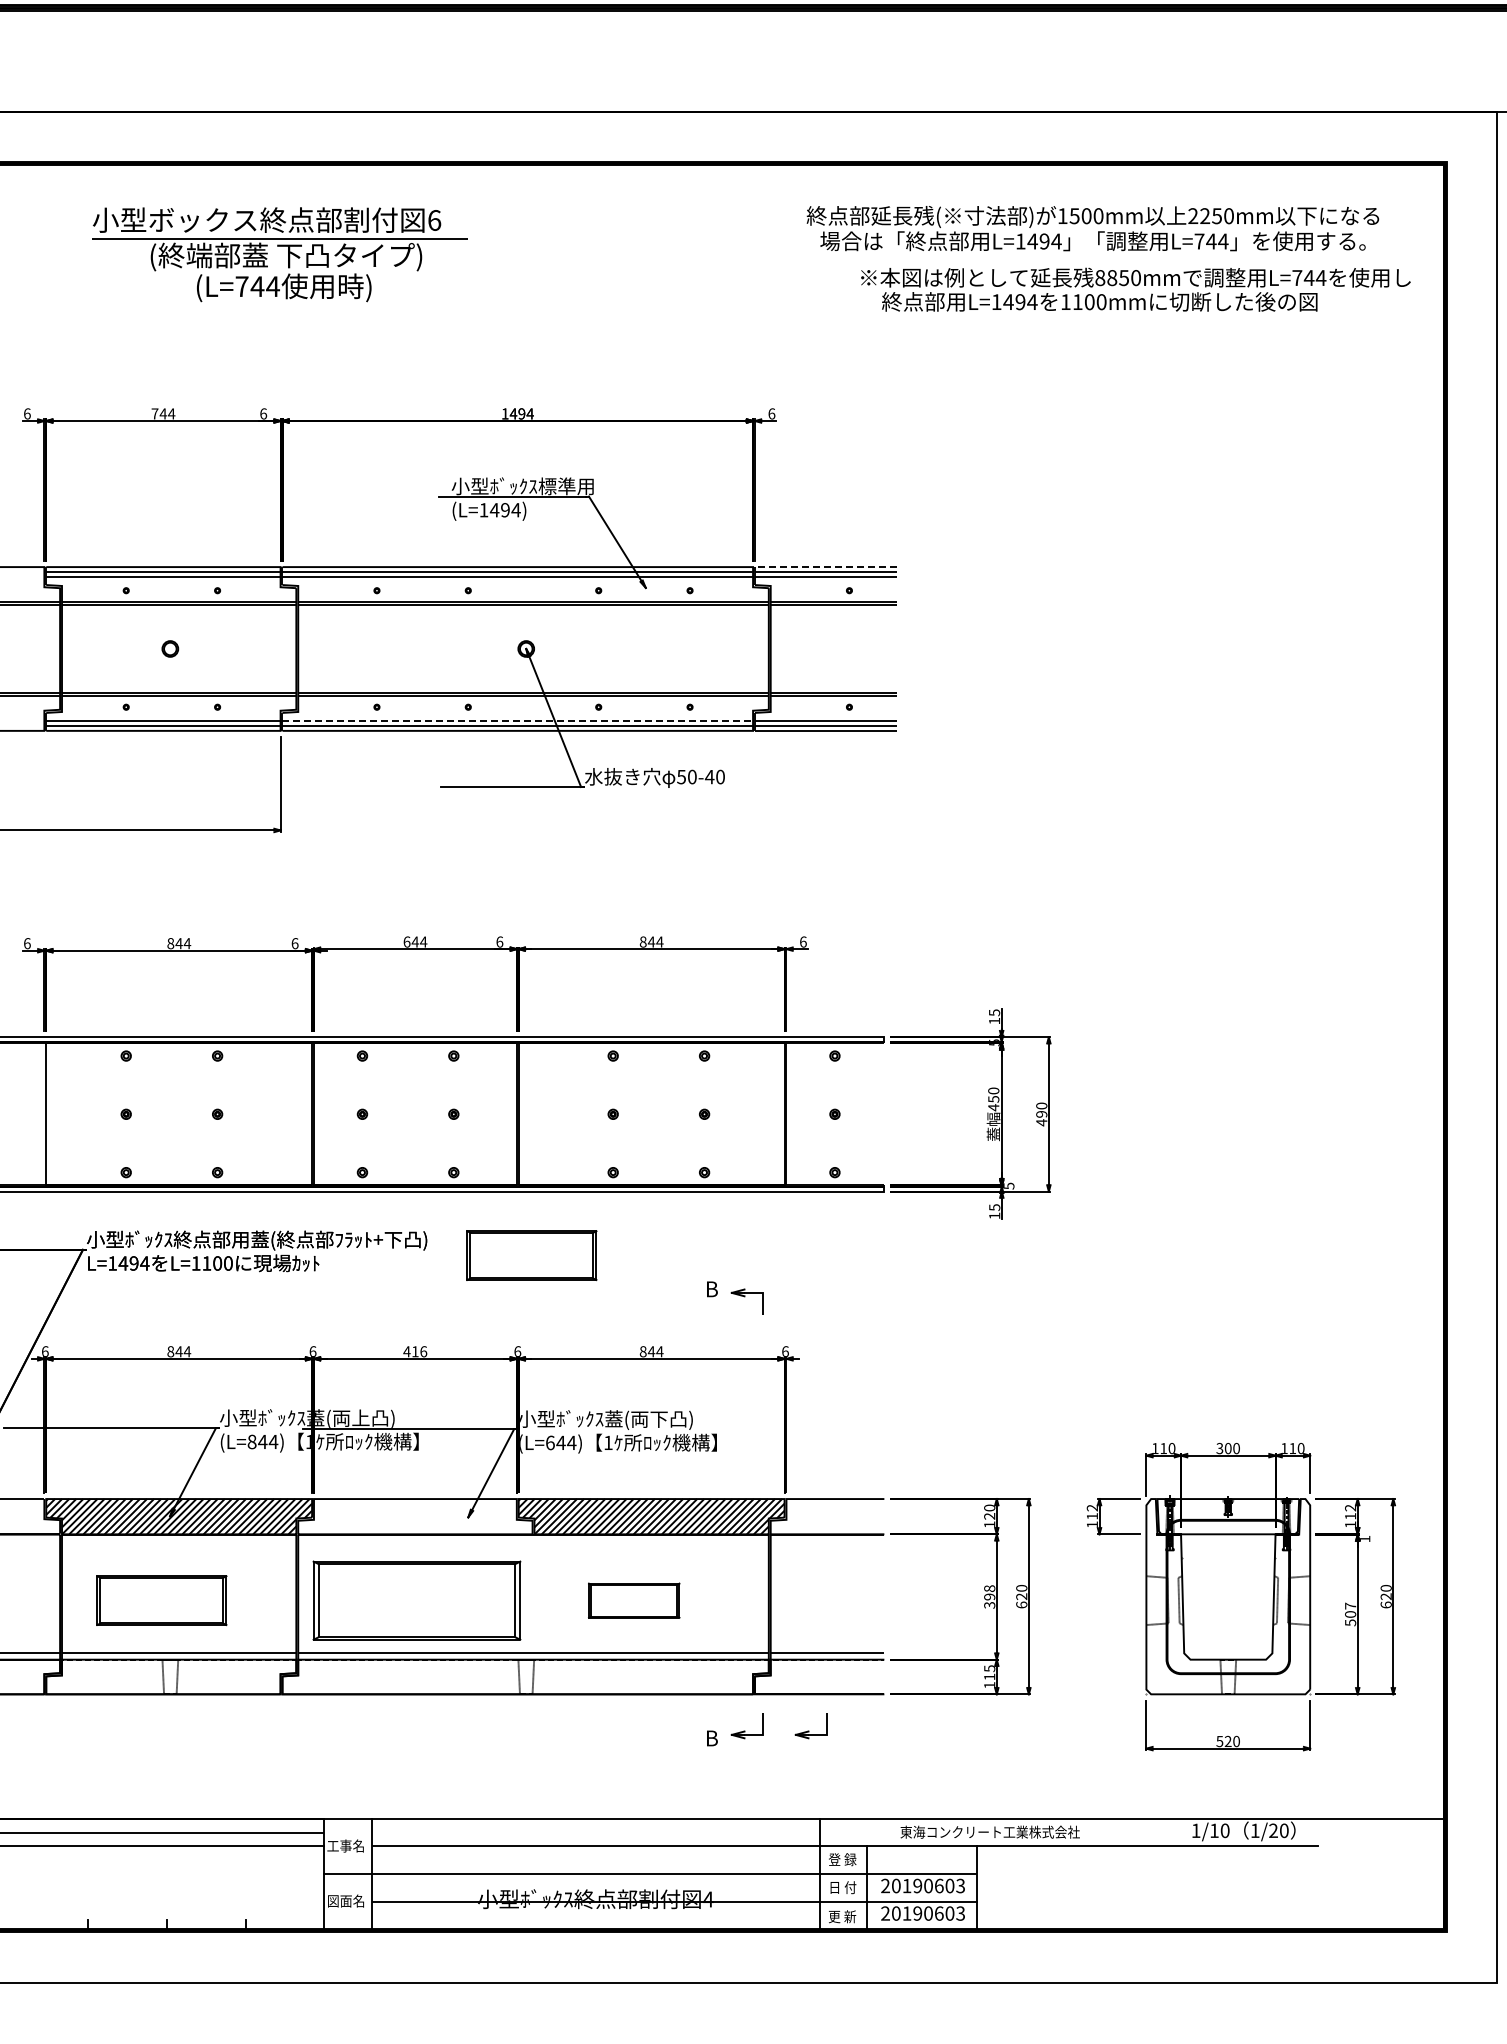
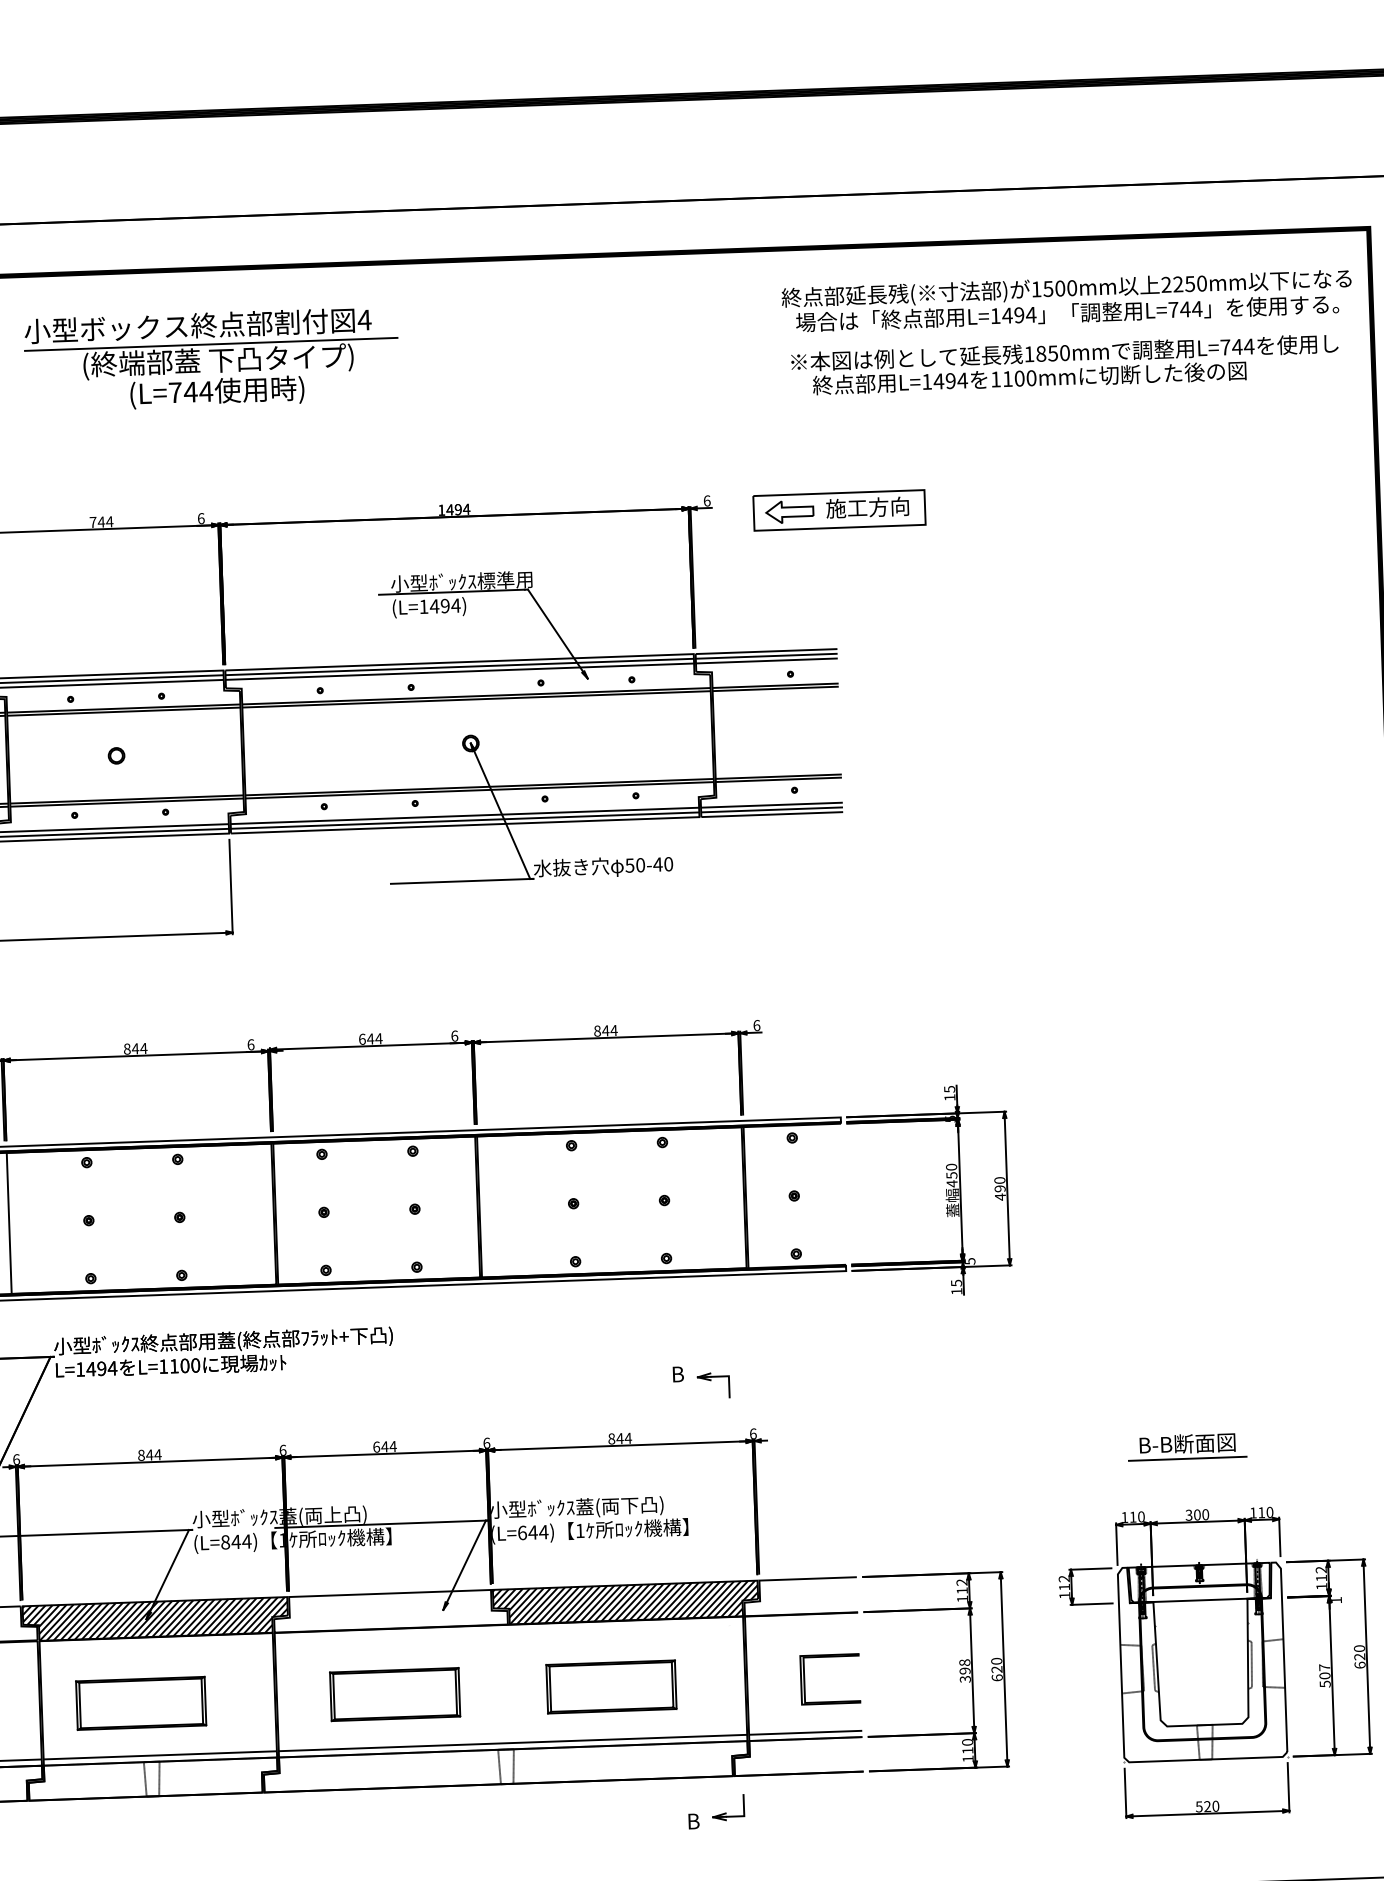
text: (434, 220) -> (364, 320), 6 -> 4
text: (1092, 228) -> (1066, 300), moved
text: (1100, 278) -> (1029, 354), 8850mm -> 1850mm
part: (903, 427) -> (838, 509), added
line: (825, 567) -> (765, 651), dashed -> solid
line: (518, 721) -> (465, 815), dashed -> solid
part: (531, 1255) -> (497, 1347), removed
text: (415, 1351) -> (385, 1446), 416 -> 644
part: (1220, 1379) -> (1187, 1446), added
text: (989, 1511) -> (961, 1585), 120 -> 112
part: (853, 1578) -> (828, 1657), added
part: (416, 1600) -> (394, 1694), size x0.62
part: (633, 1600) -> (610, 1686), size x1.43
text: (989, 1668) -> (967, 1742), 115 -> 110
part: (810, 1726) -> (791, 1806), removed

